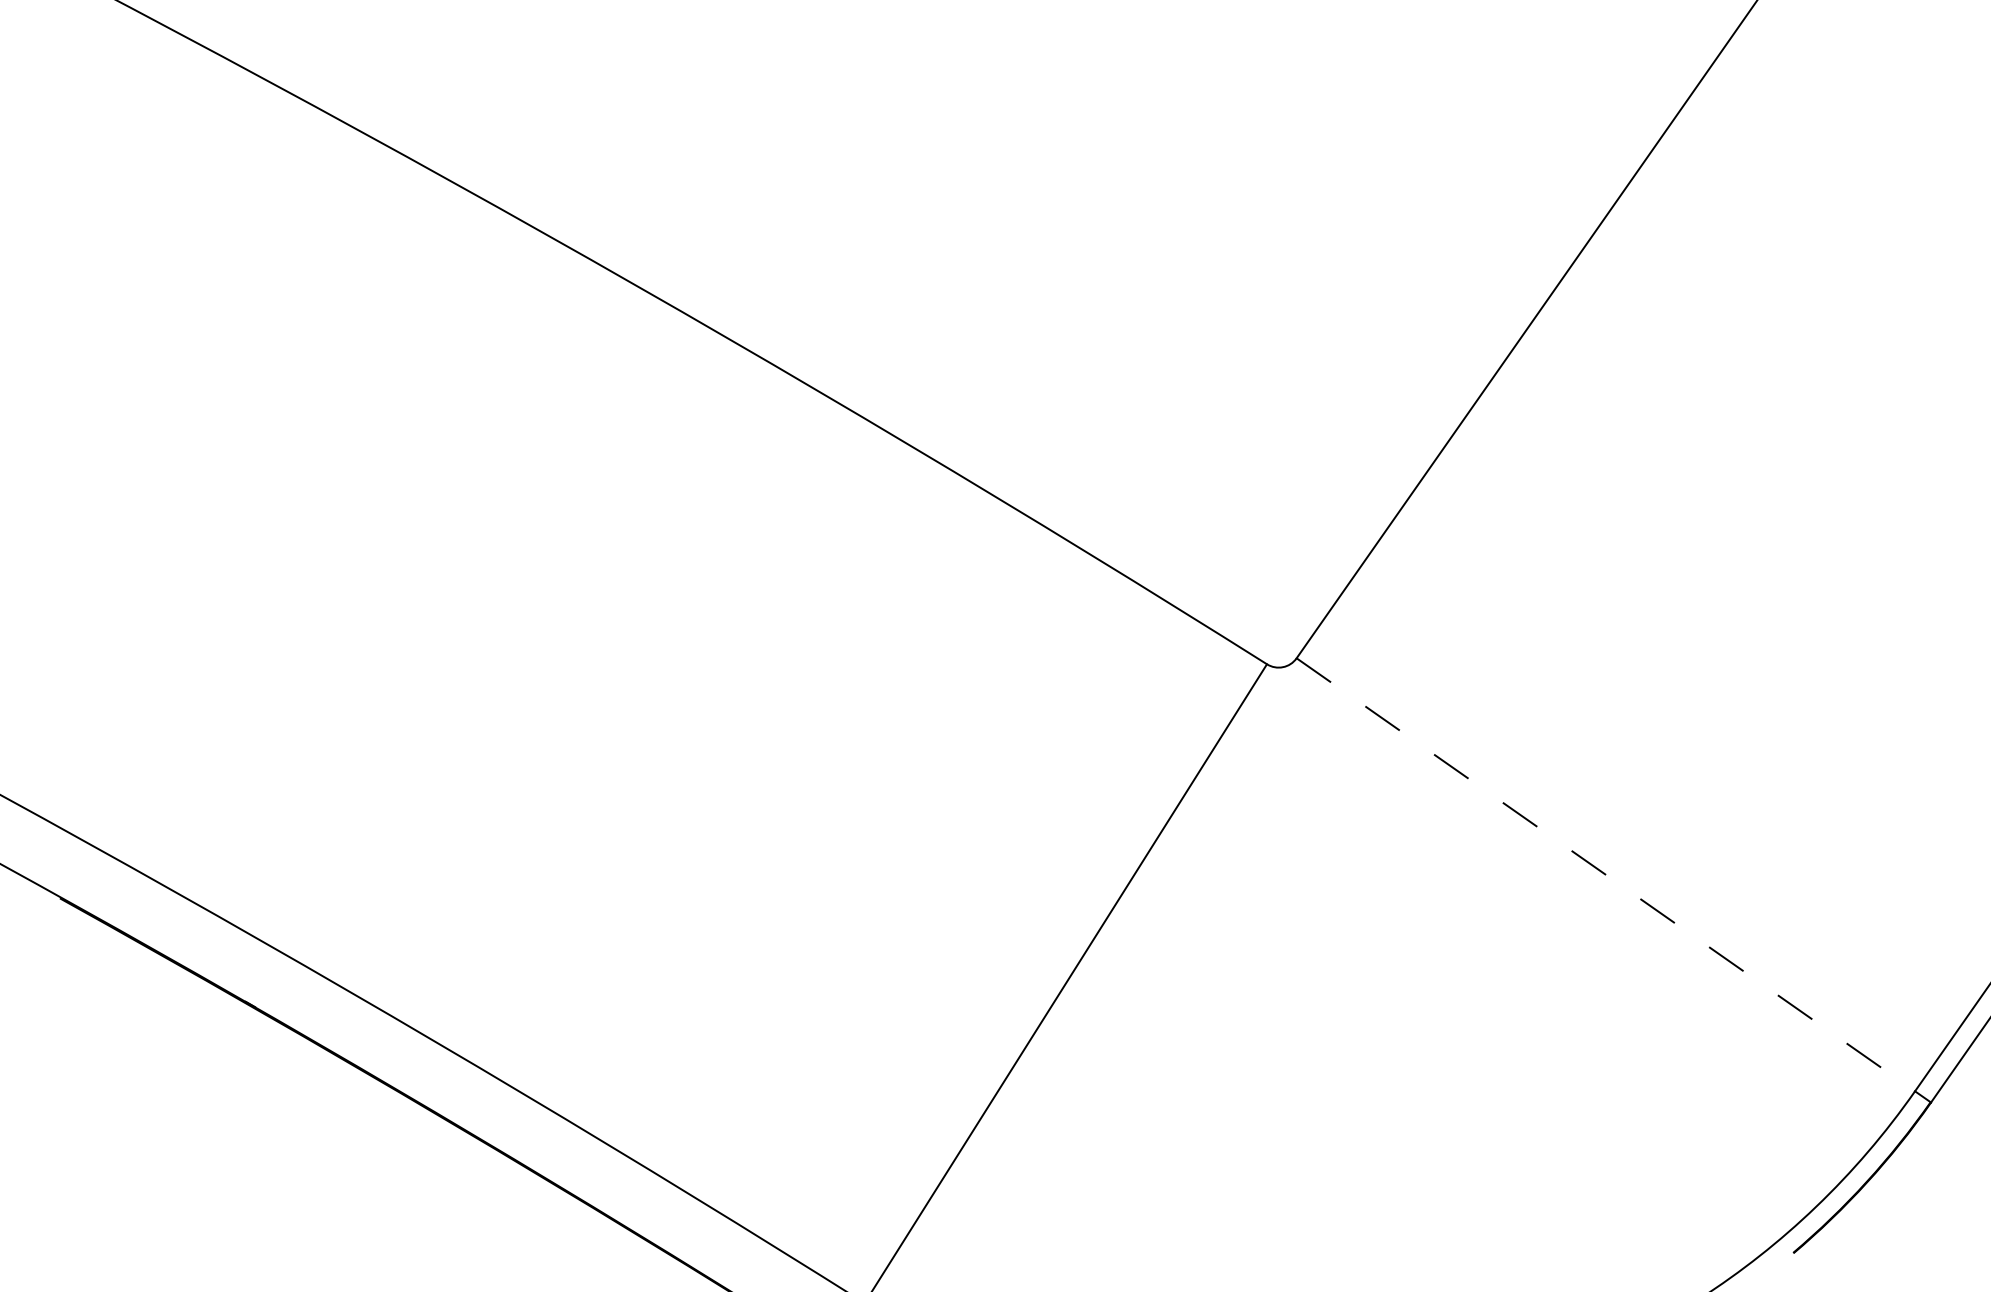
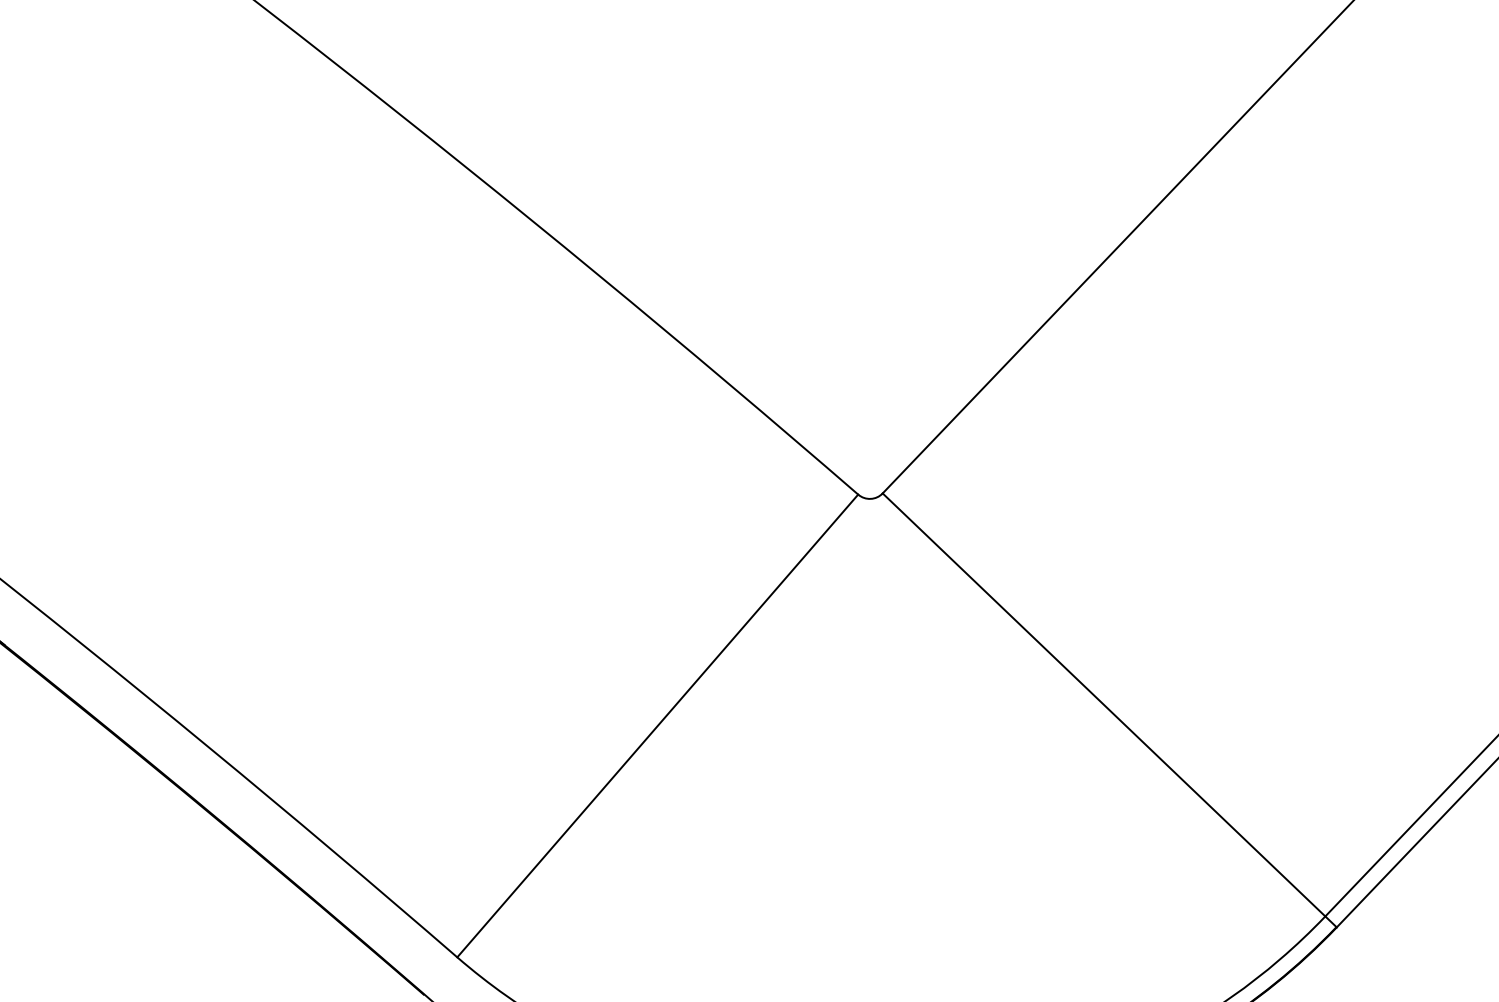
line: (1606, 875) -> (1104, 705), dashed -> solid

